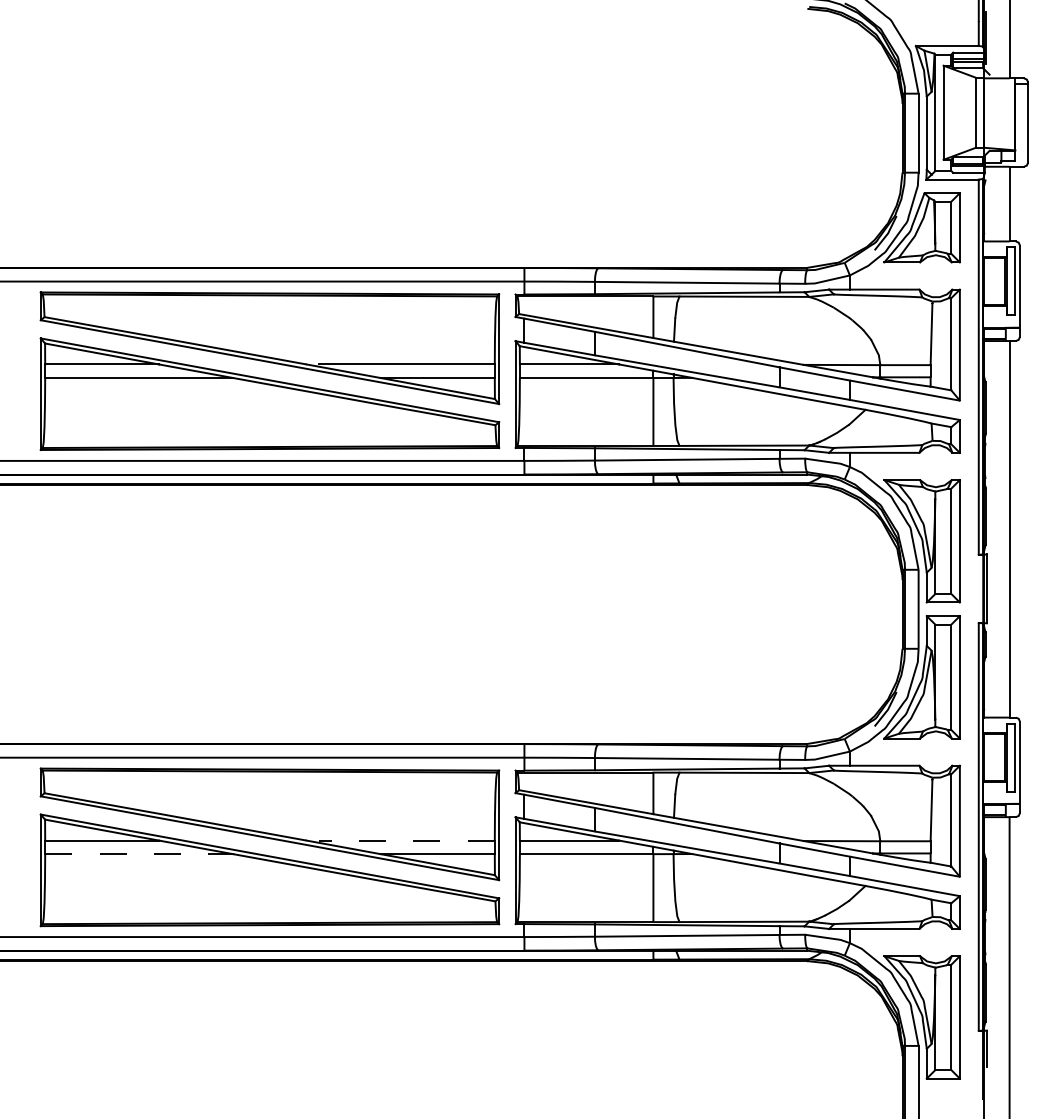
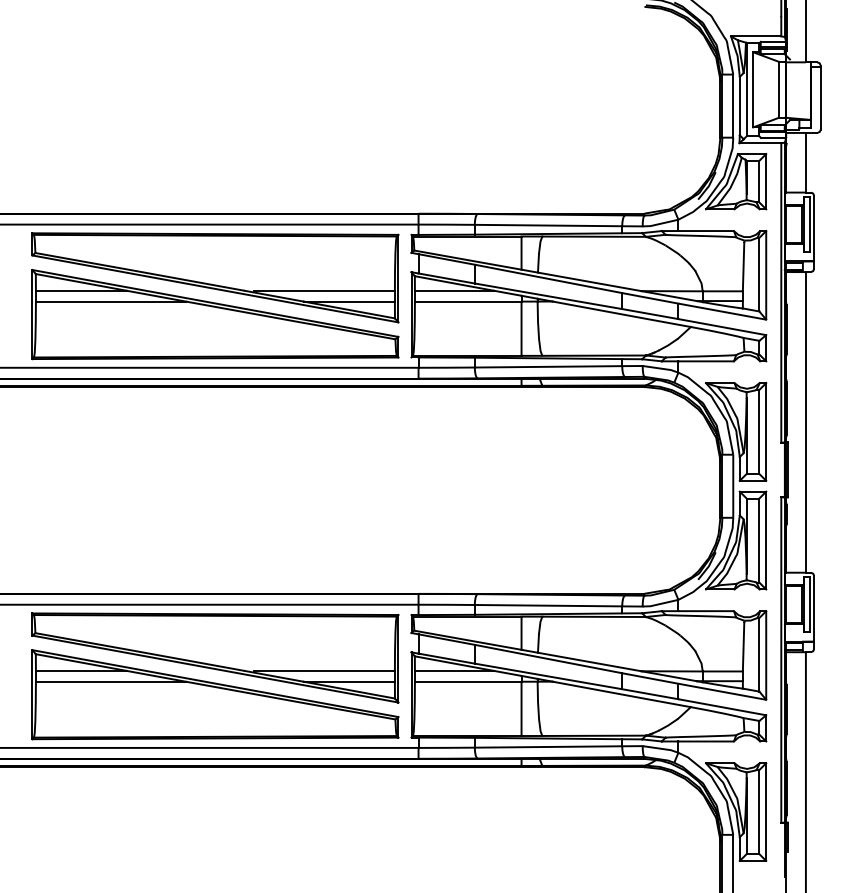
line: (406, 840) -> (324, 670), dashed -> solid
line: (139, 854) -> (111, 682), dashed -> solid

